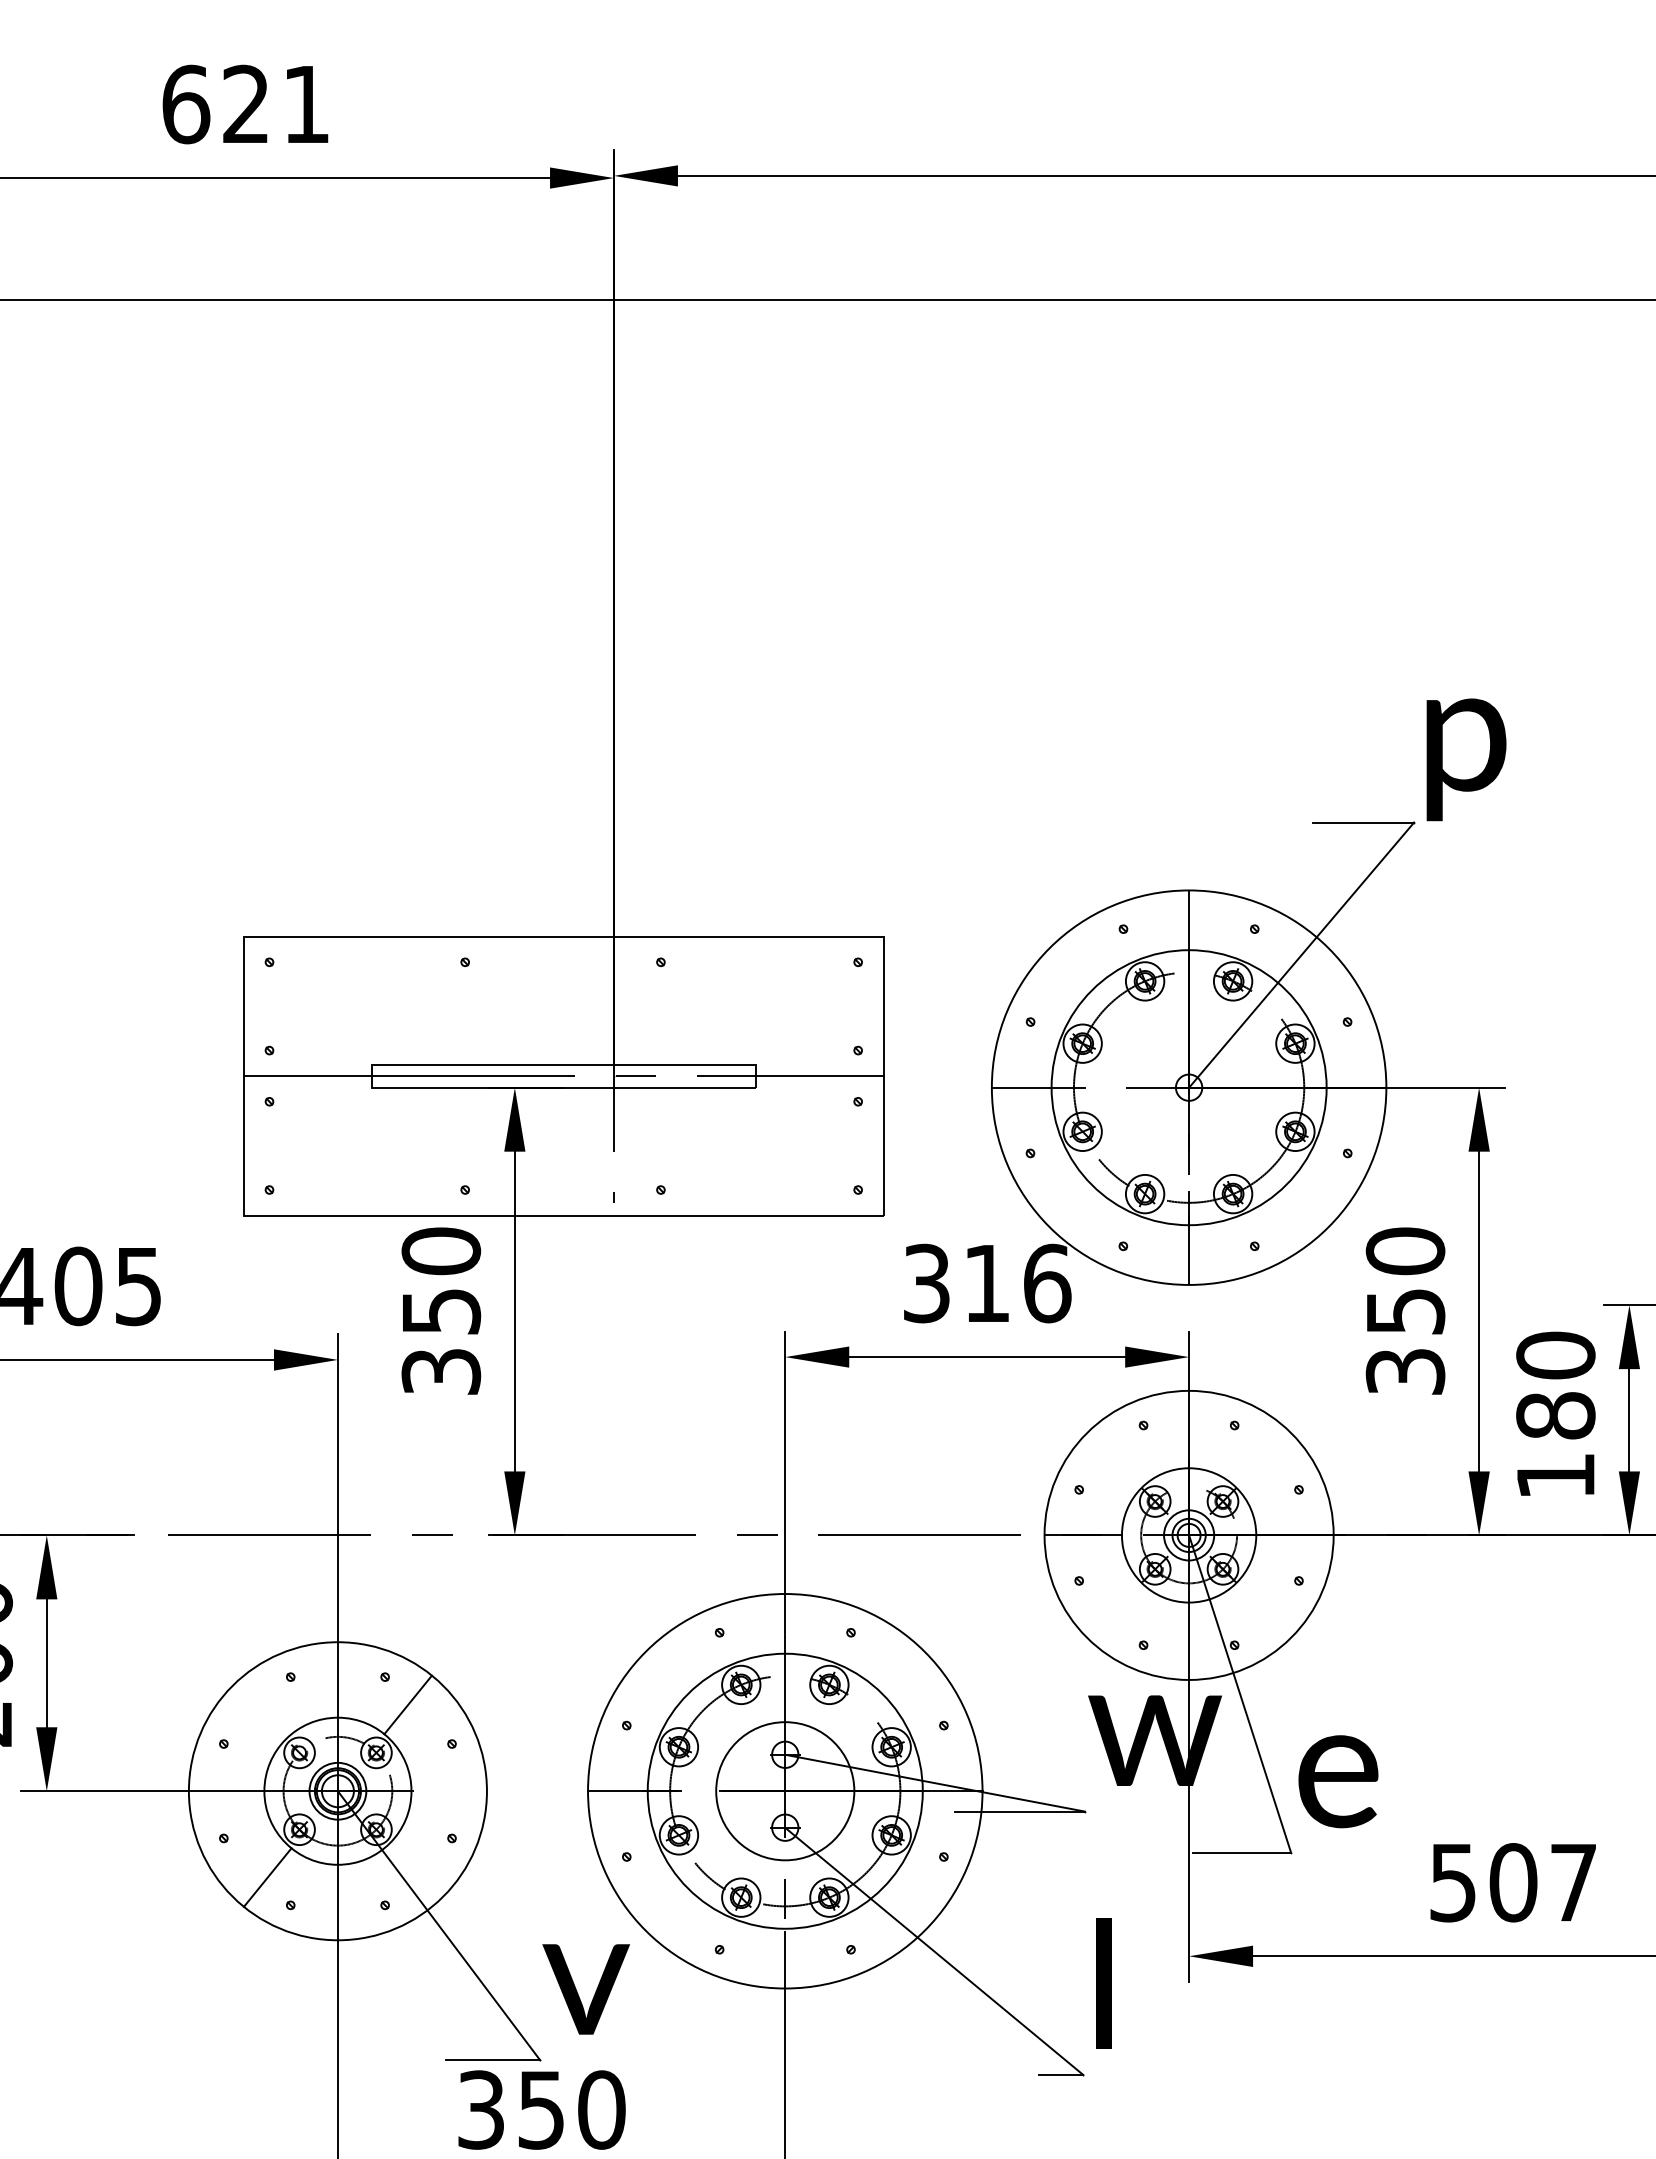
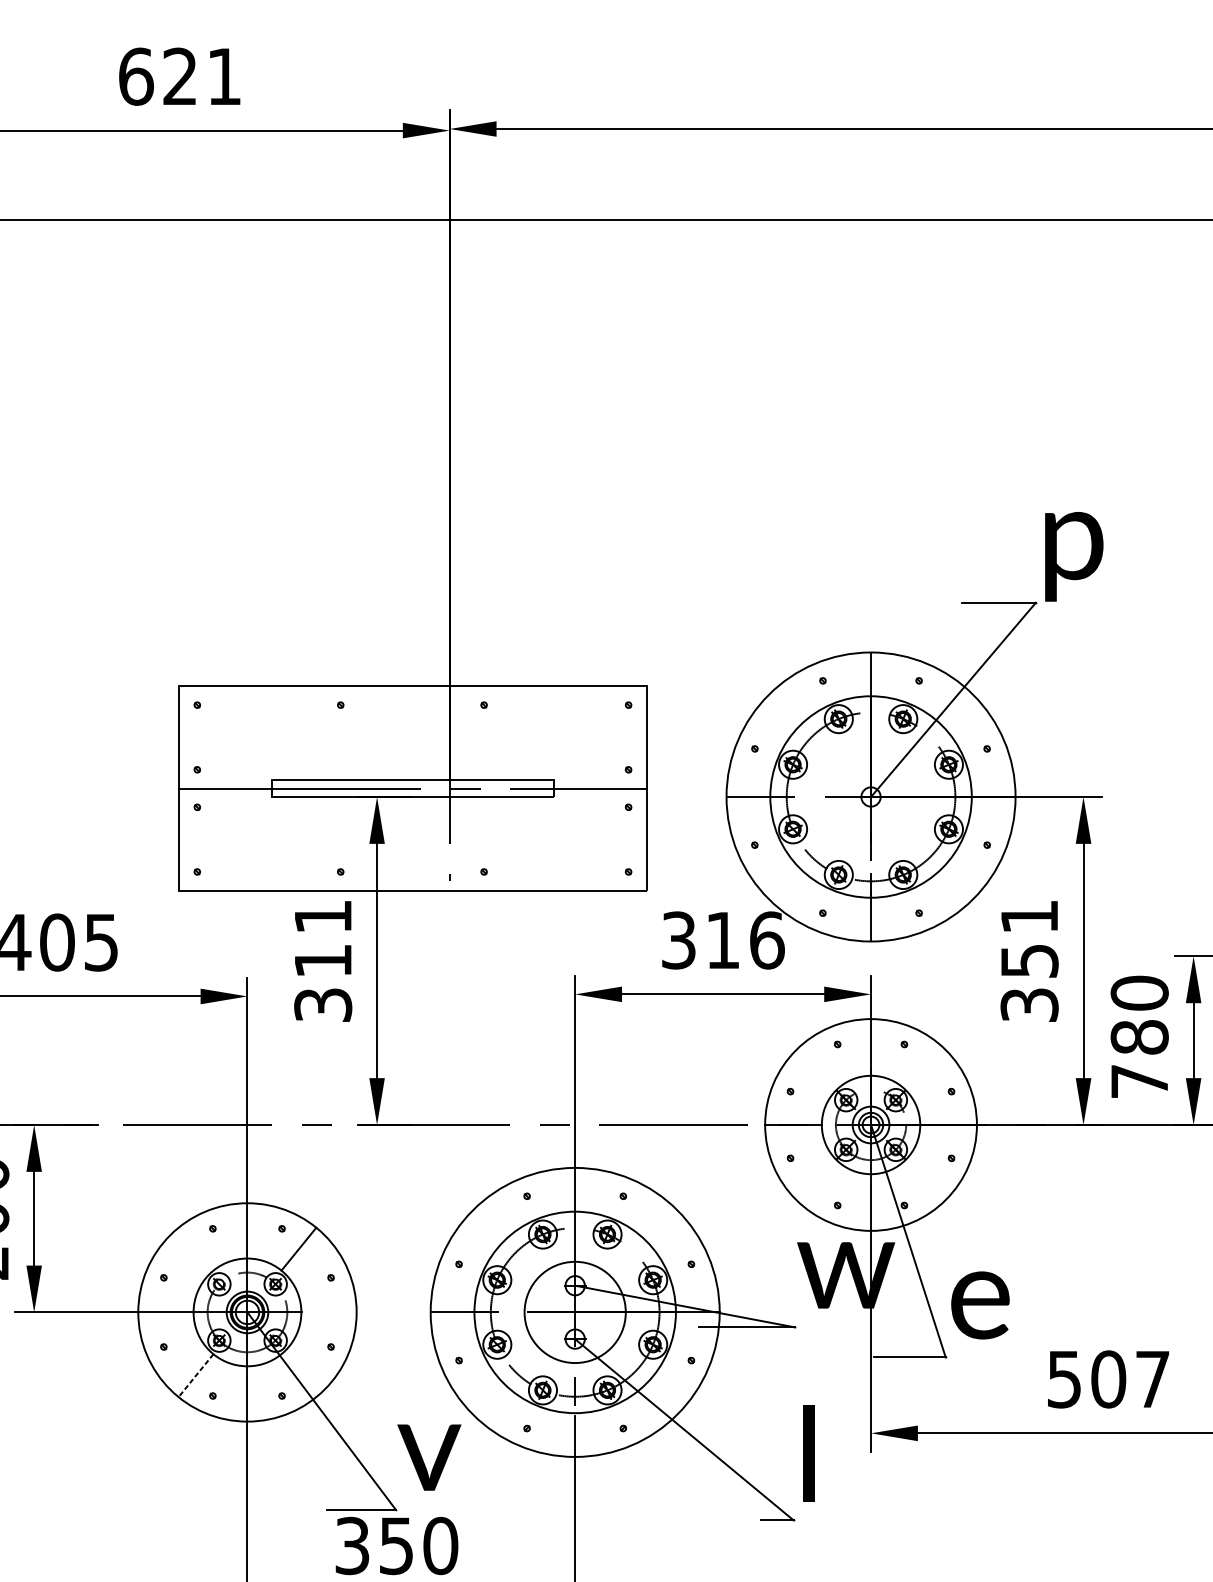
text: (1405, 1251) -> (1029, 917), 350 -> 351
text: (441, 1280) -> (323, 938), 350 -> 311
text: (1555, 1476) -> (1139, 1081), 180 -> 780
line: (267, 1877) -> (195, 1375), solid -> dashed

